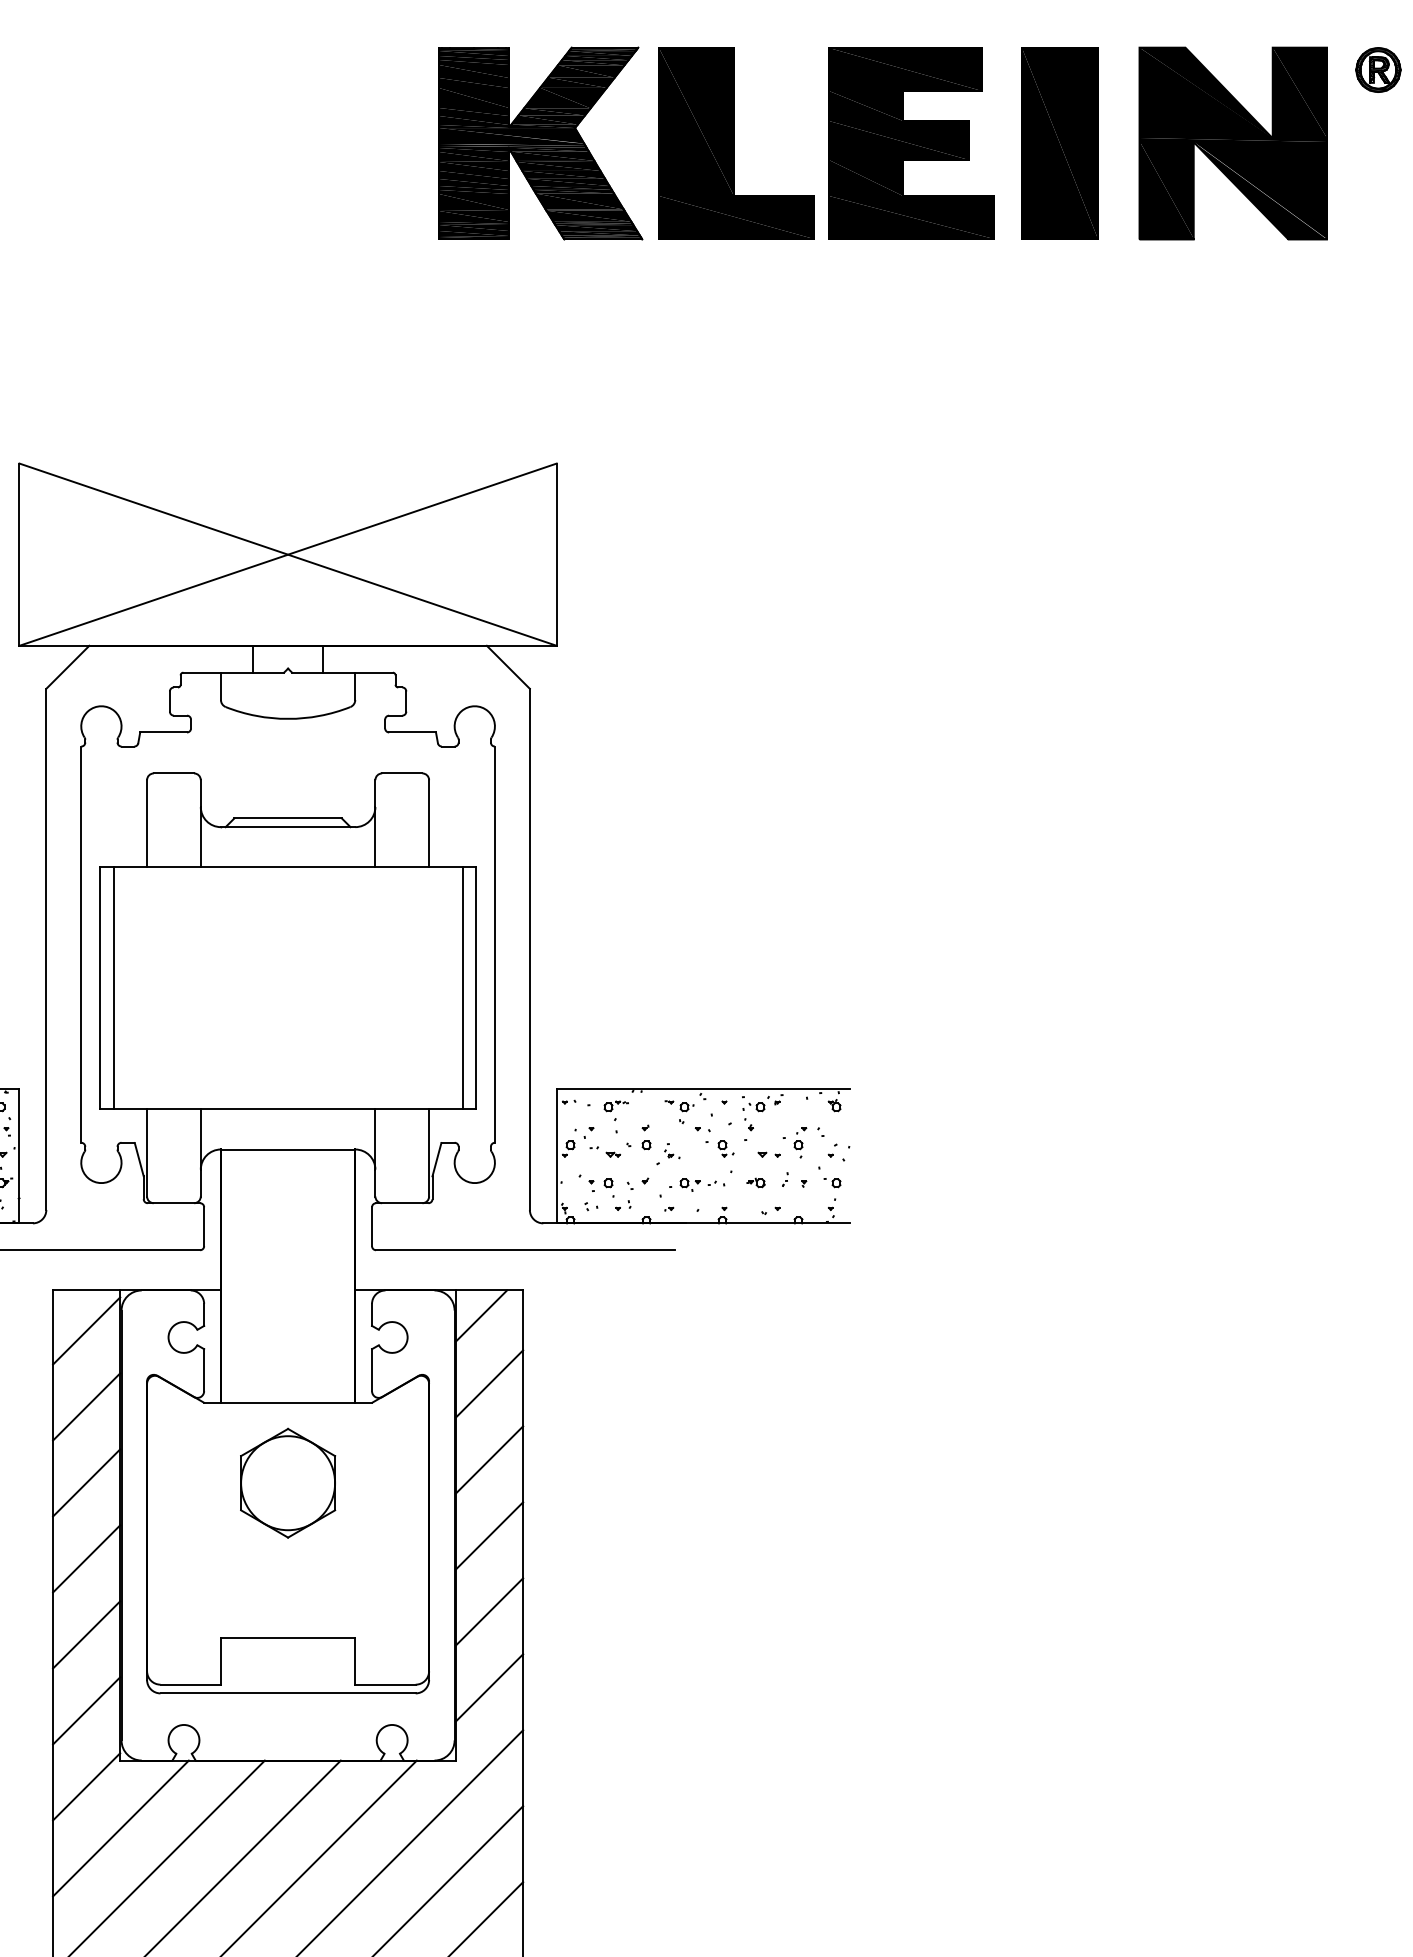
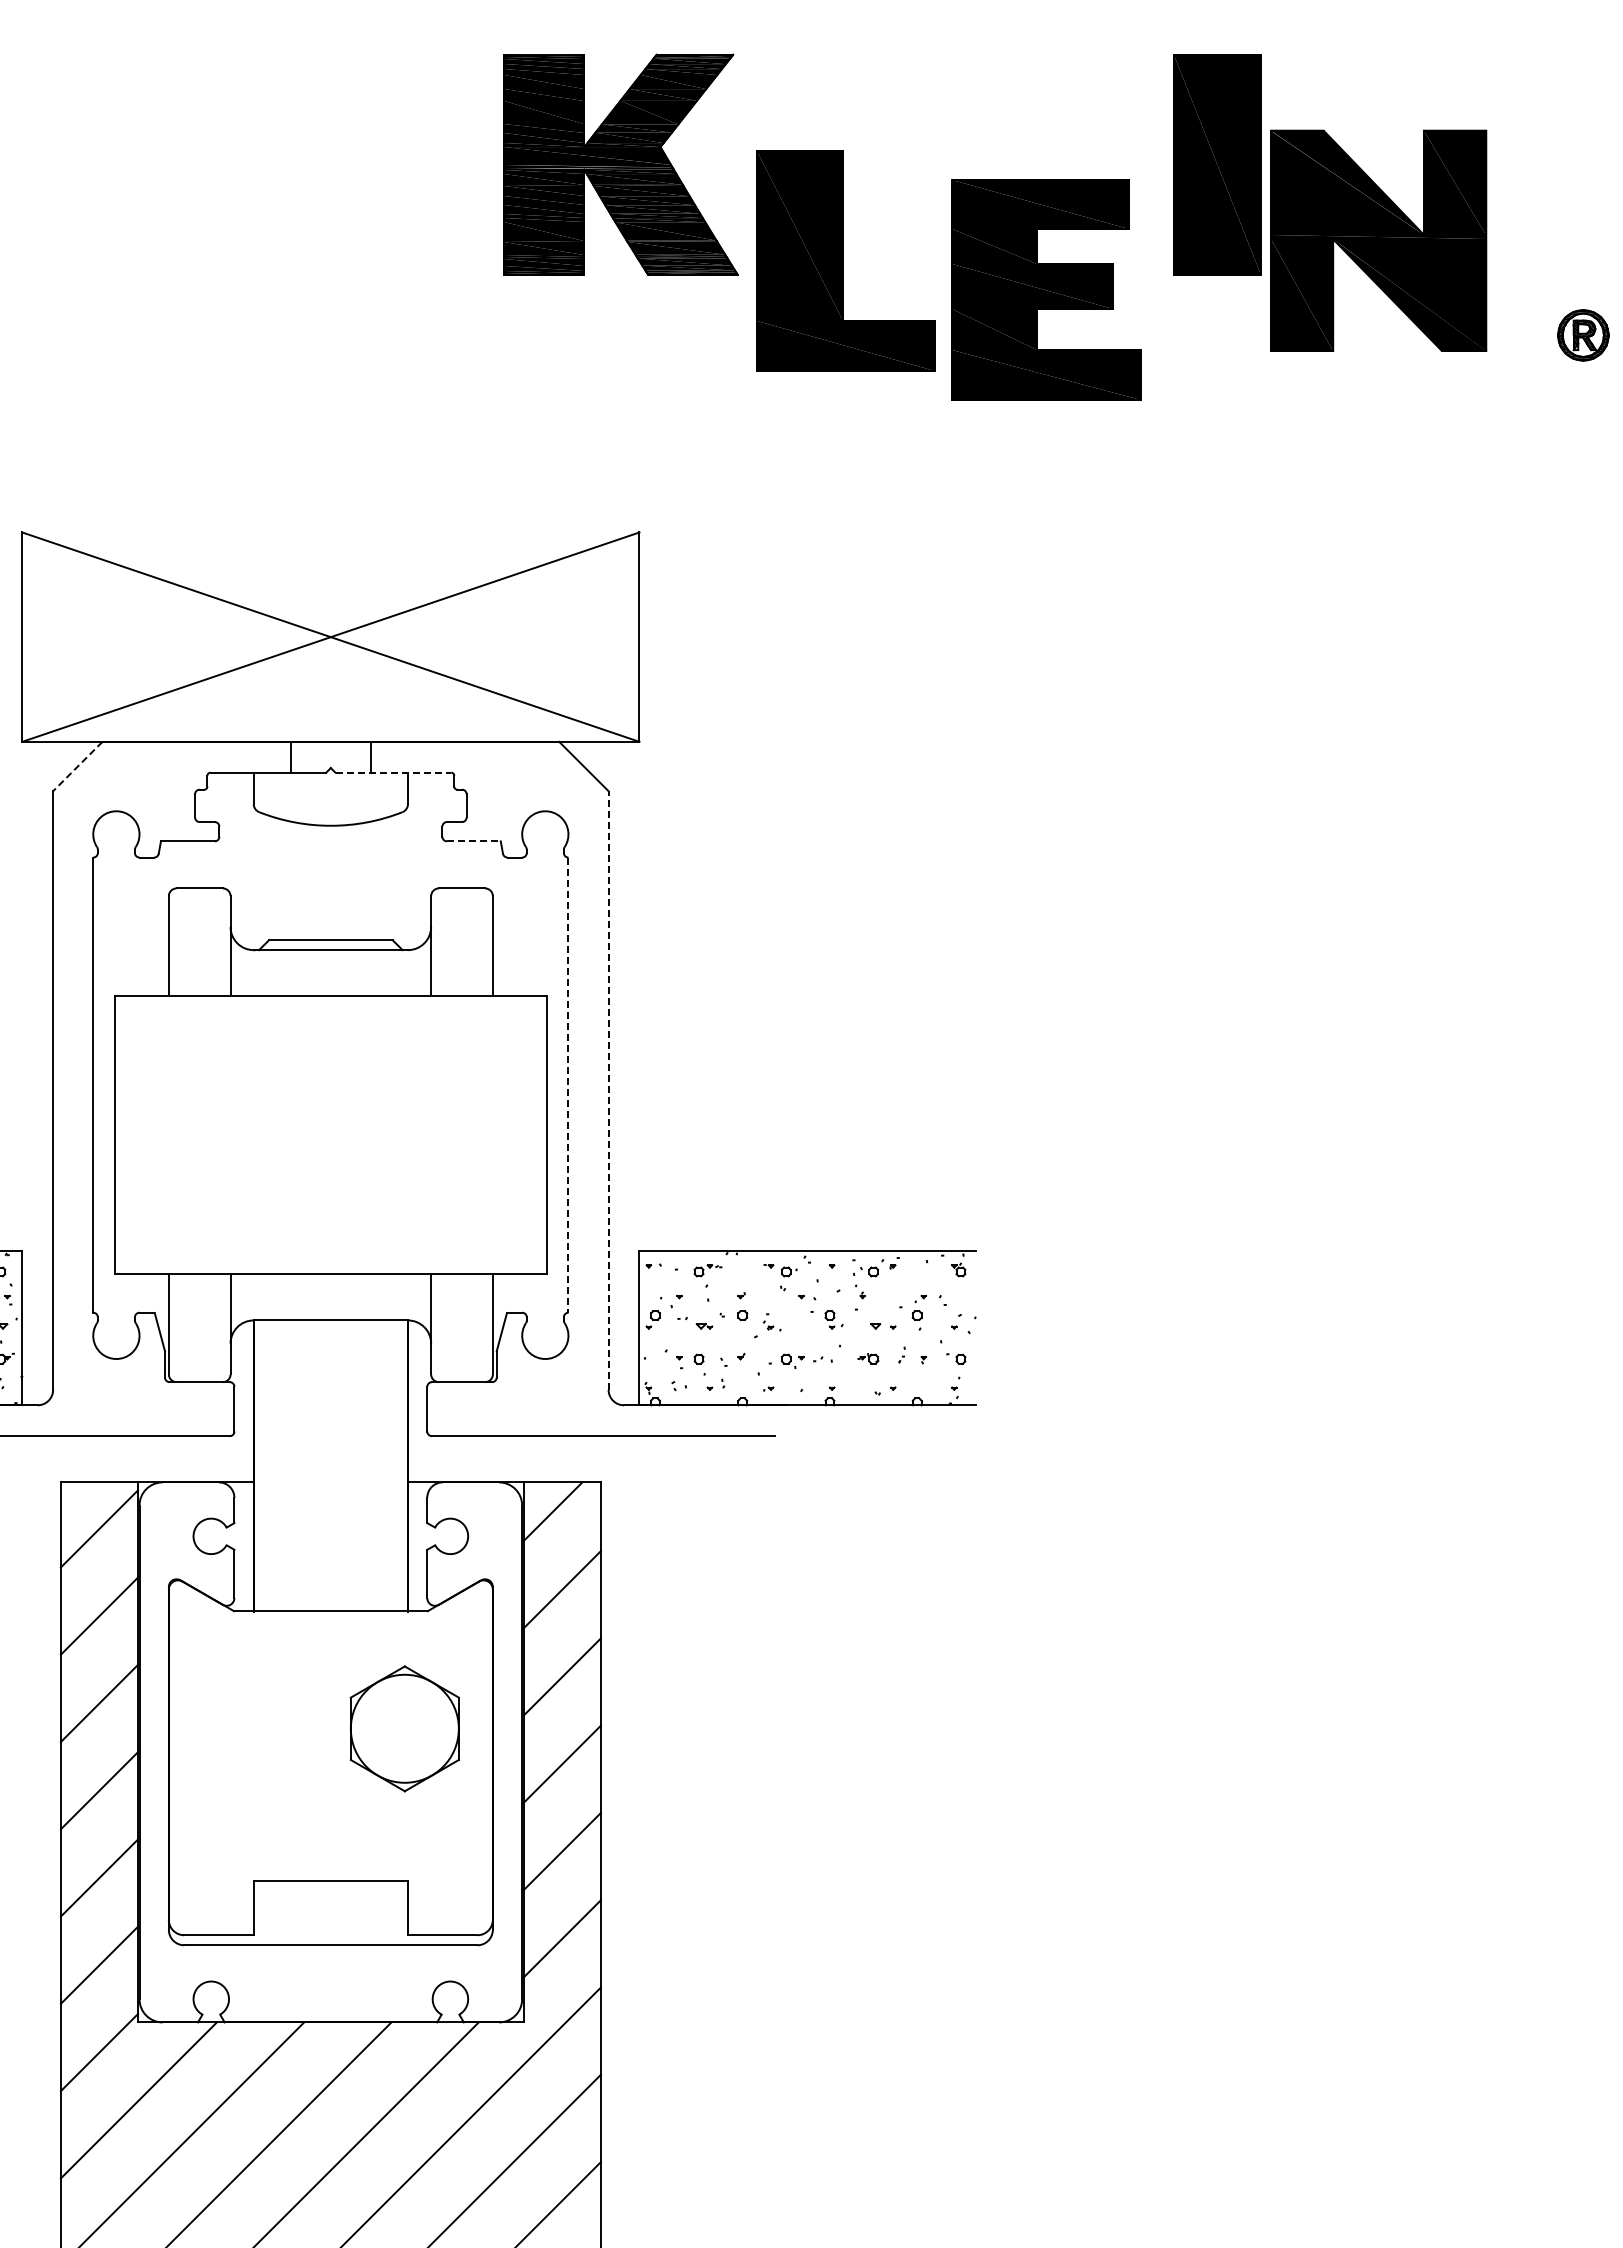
part: (1378, 70) -> (1583, 335), moved
part: (736, 143) -> (845, 260), moved
part: (911, 143) -> (1046, 289), moved
part: (1233, 143) -> (1378, 240), moved
line: (67, 667) -> (77, 766), solid -> dashed
line: (342, 672) -> (393, 772), solid -> dashed
line: (412, 732) -> (473, 841), solid -> dashed
line: (494, 944) -> (568, 1085), solid -> dashed
line: (529, 949) -> (608, 1090), solid -> dashed
line: (113, 988) -> (130, 1135), removed
line: (462, 988) -> (531, 1135), removed
part: (287, 1482) -> (404, 1728), moved

